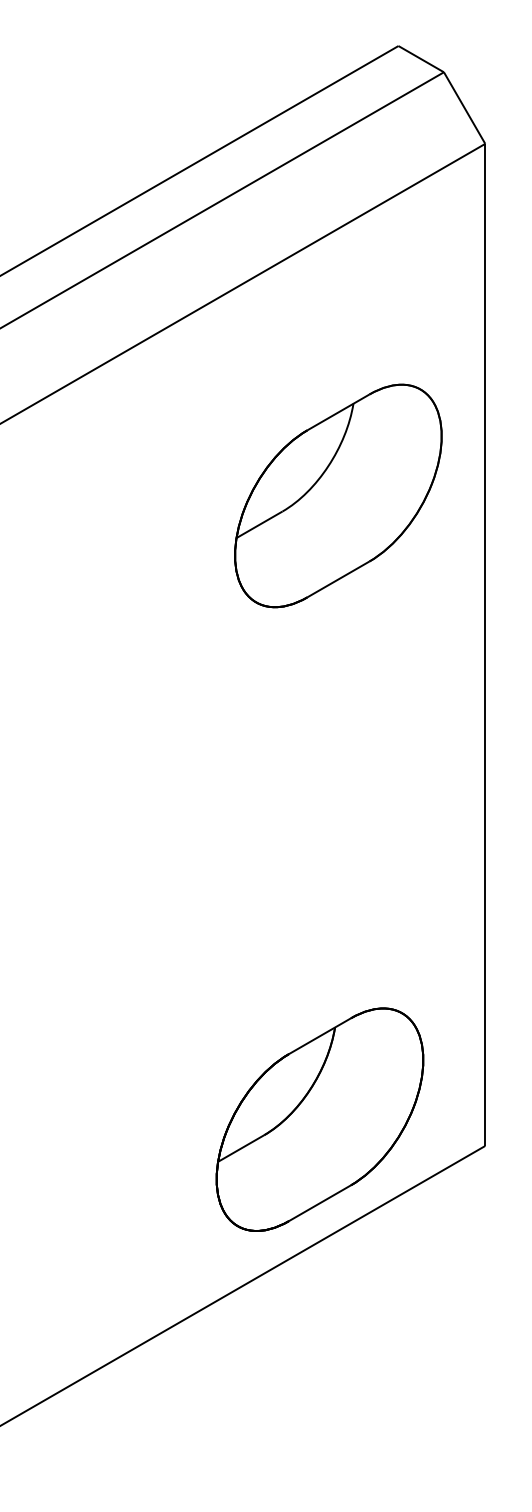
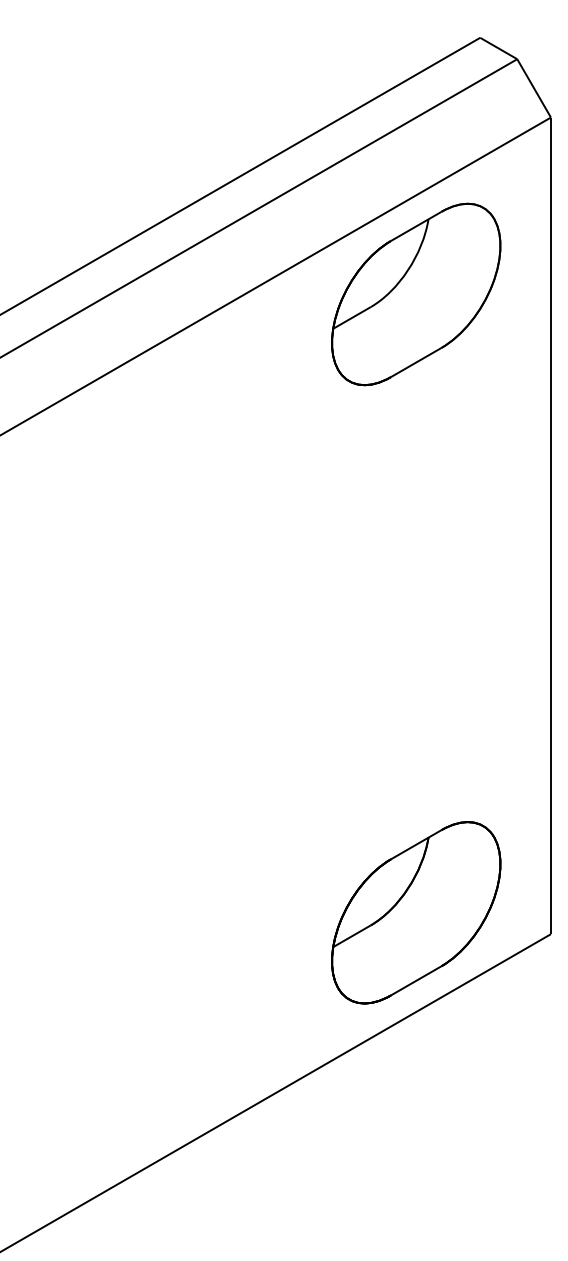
part: (338, 495) -> (416, 294), moved

